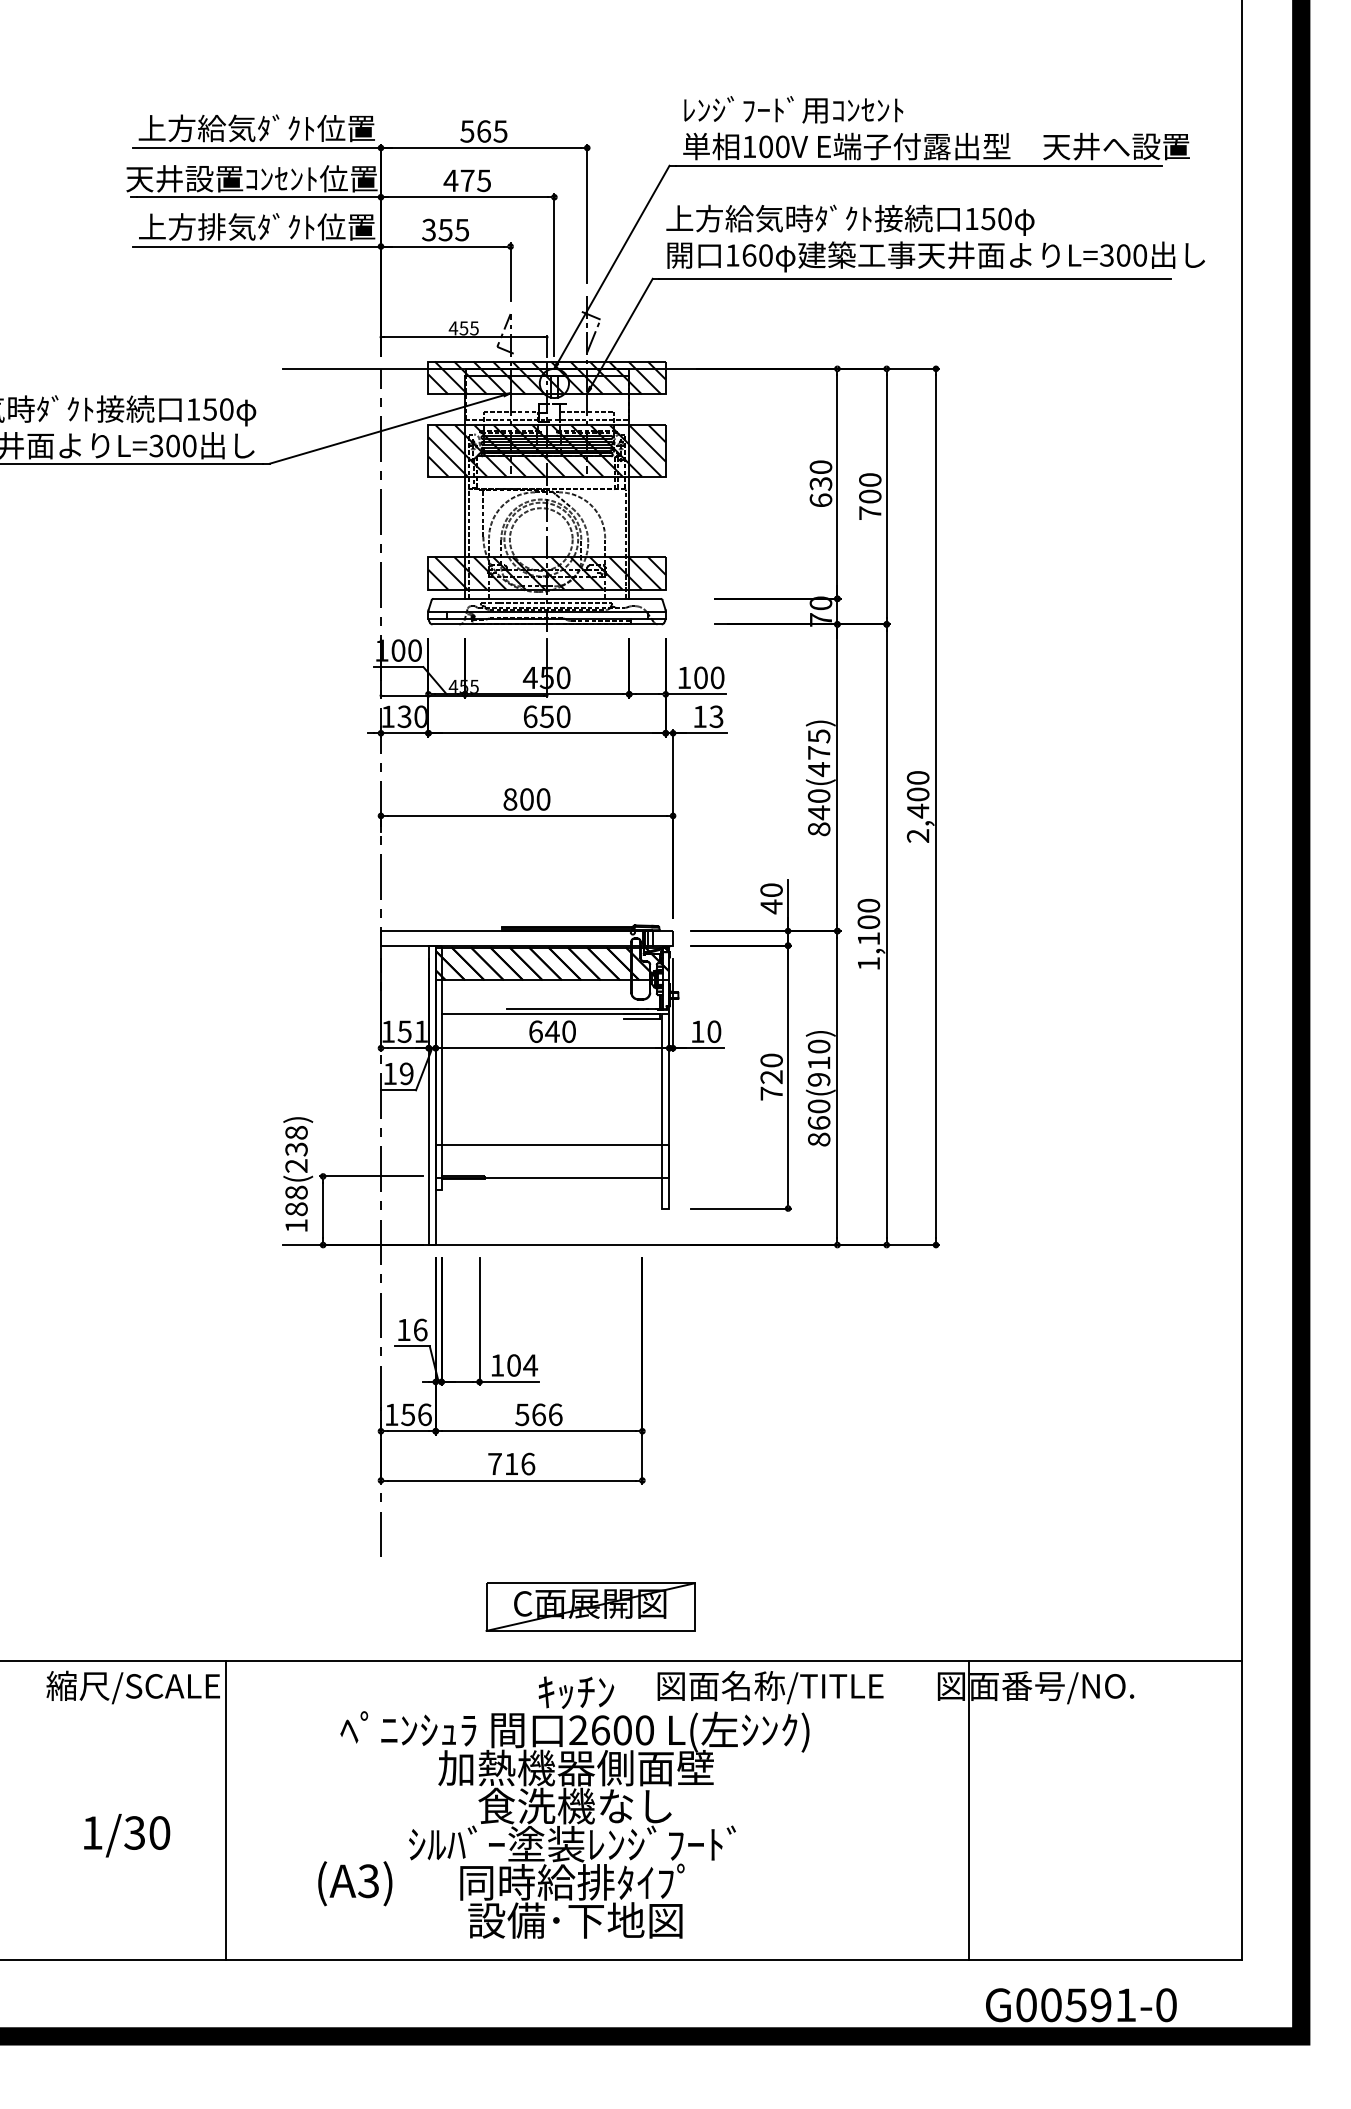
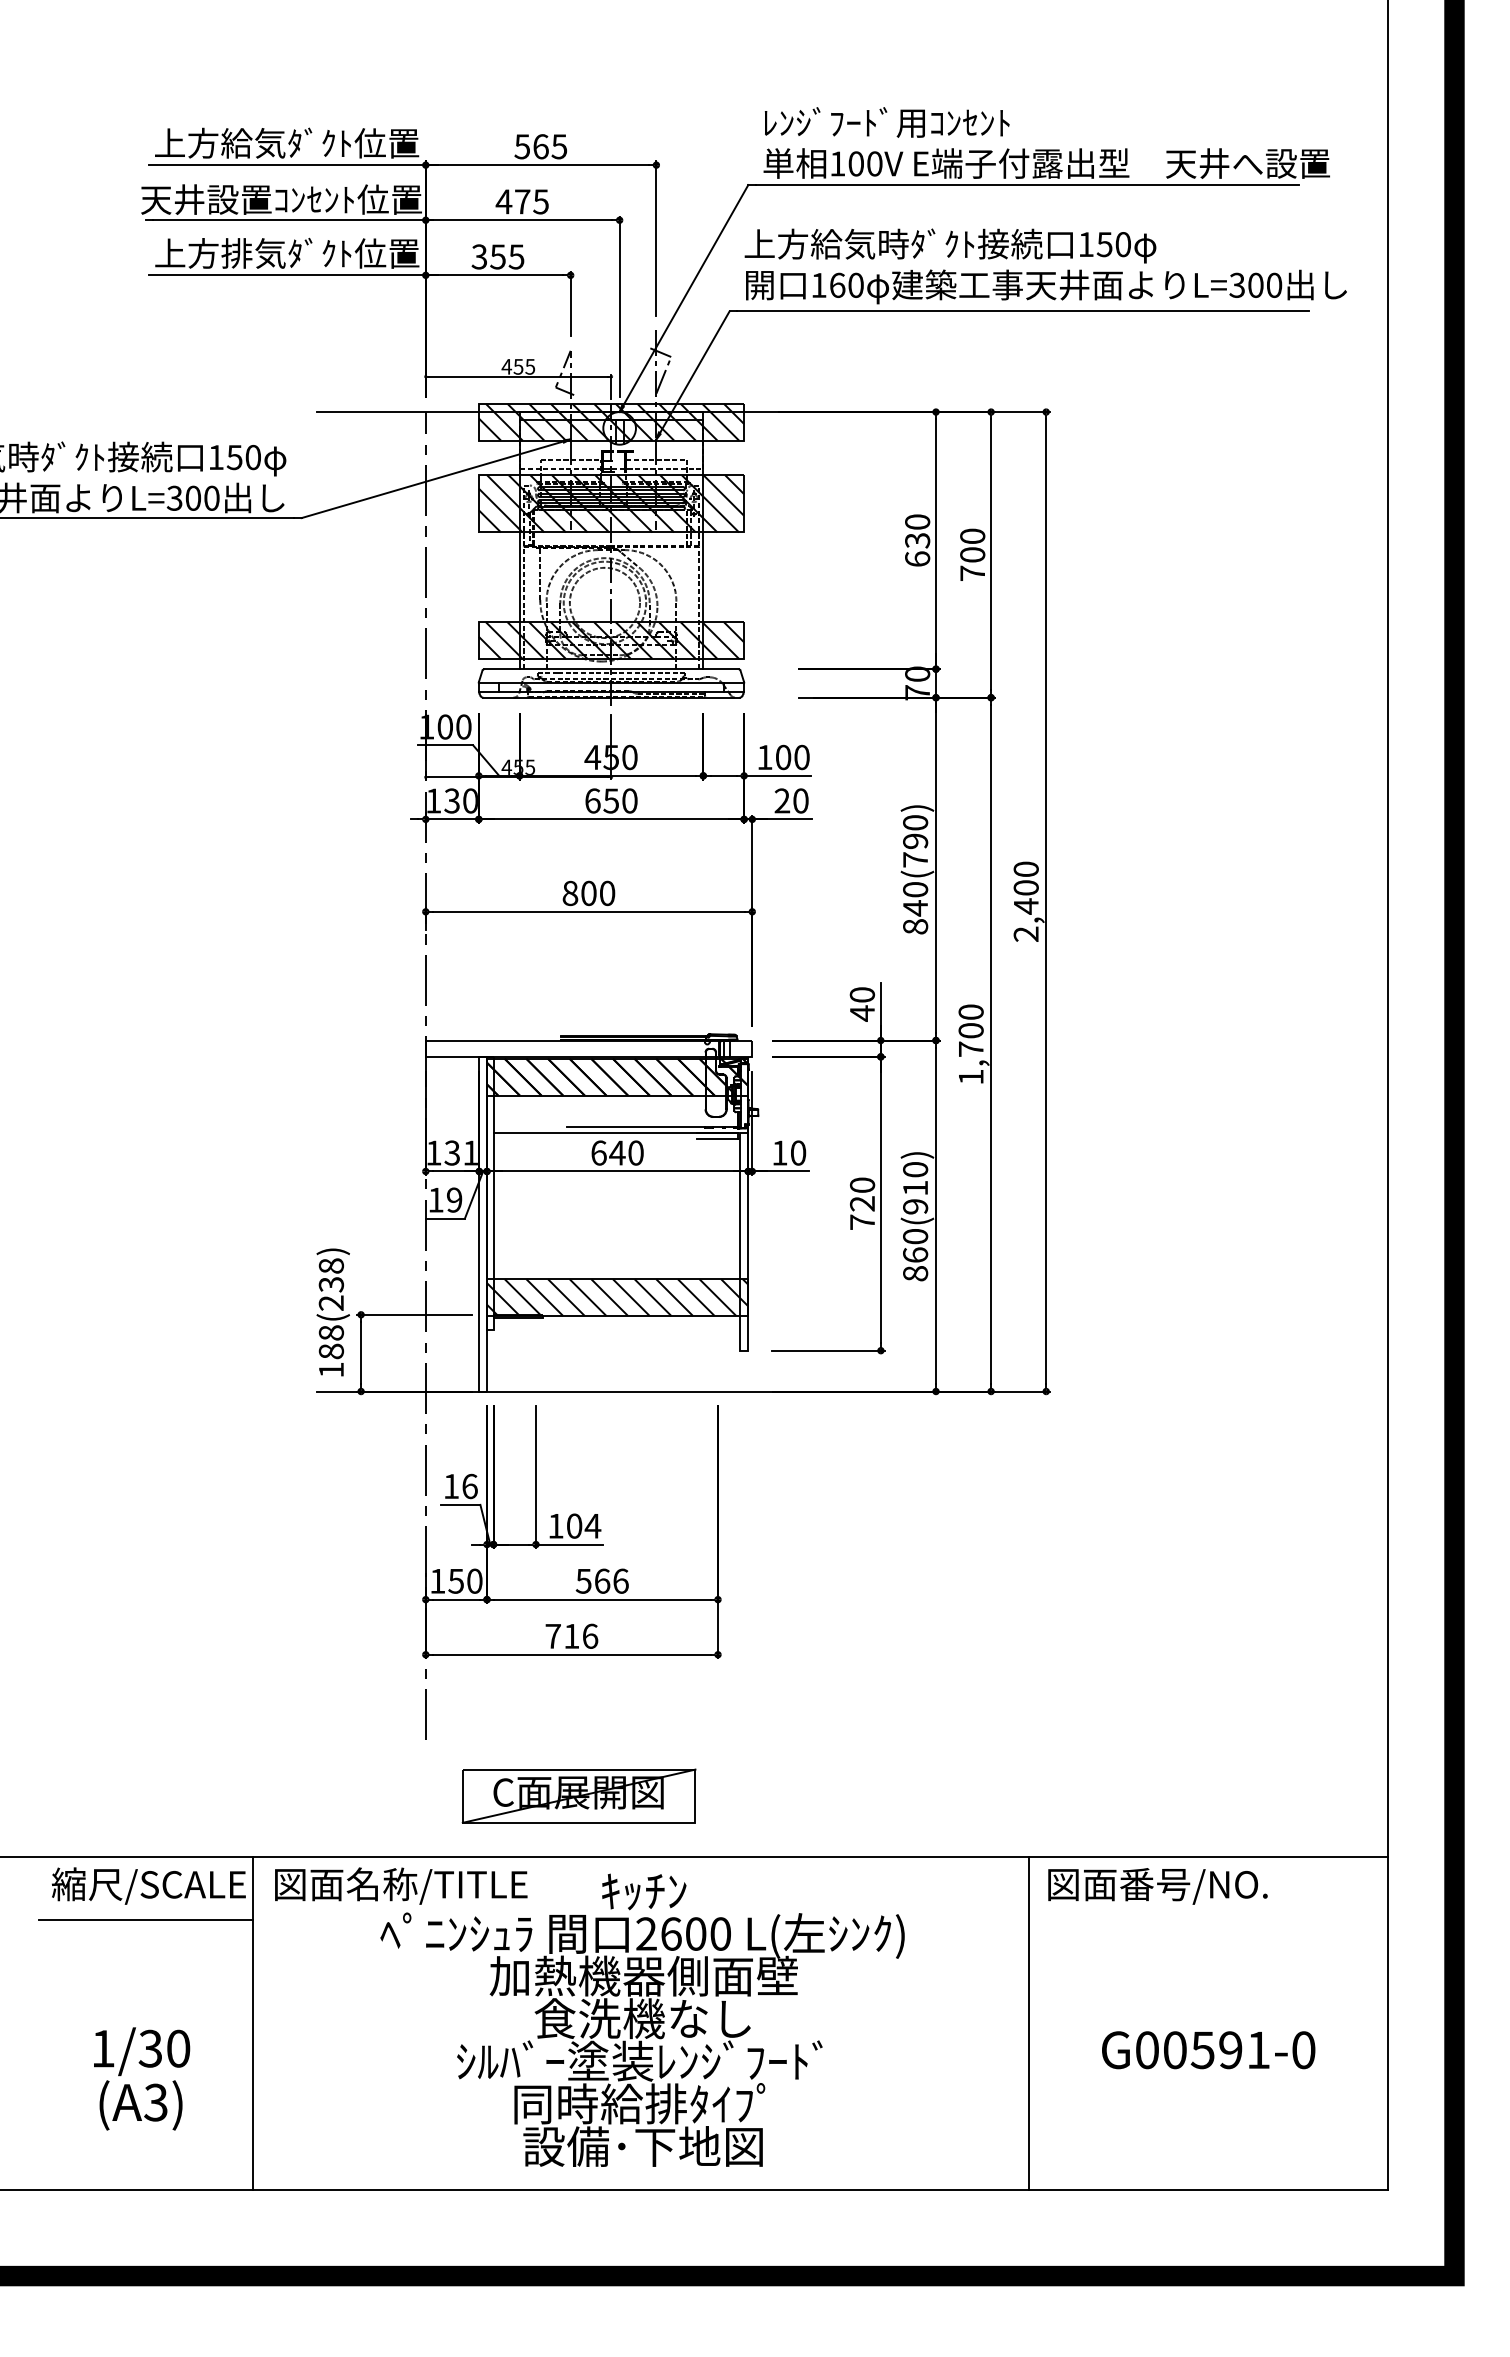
text: (708, 716) -> (791, 800), 13 -> 20
text: (819, 753) -> (915, 841), 840(475) -> 840(790)
text: (869, 938) -> (971, 1048), 1,100 -> 1,700
text: (404, 1031) -> (452, 1152), 151 -> 131
hatch: (552, 1160) -> (617, 1297), added
text: (424, 1414) -> (474, 1580), 156 -> 150
part: (590, 1606) -> (578, 1795), moved
text: (770, 1686) -> (401, 1885), moved
line: (130, 1717) -> (145, 1919), added
line: (968, 1810) -> (1028, 2023), moved
text: (354, 1883) -> (140, 2105), moved
text: (1081, 2005) -> (1208, 2050), moved

